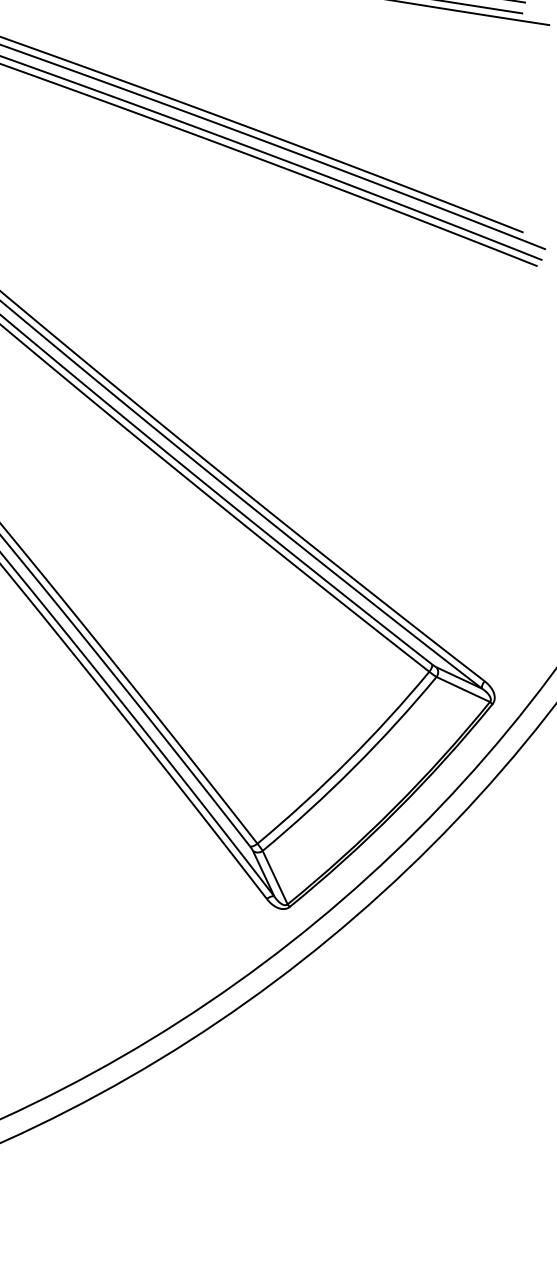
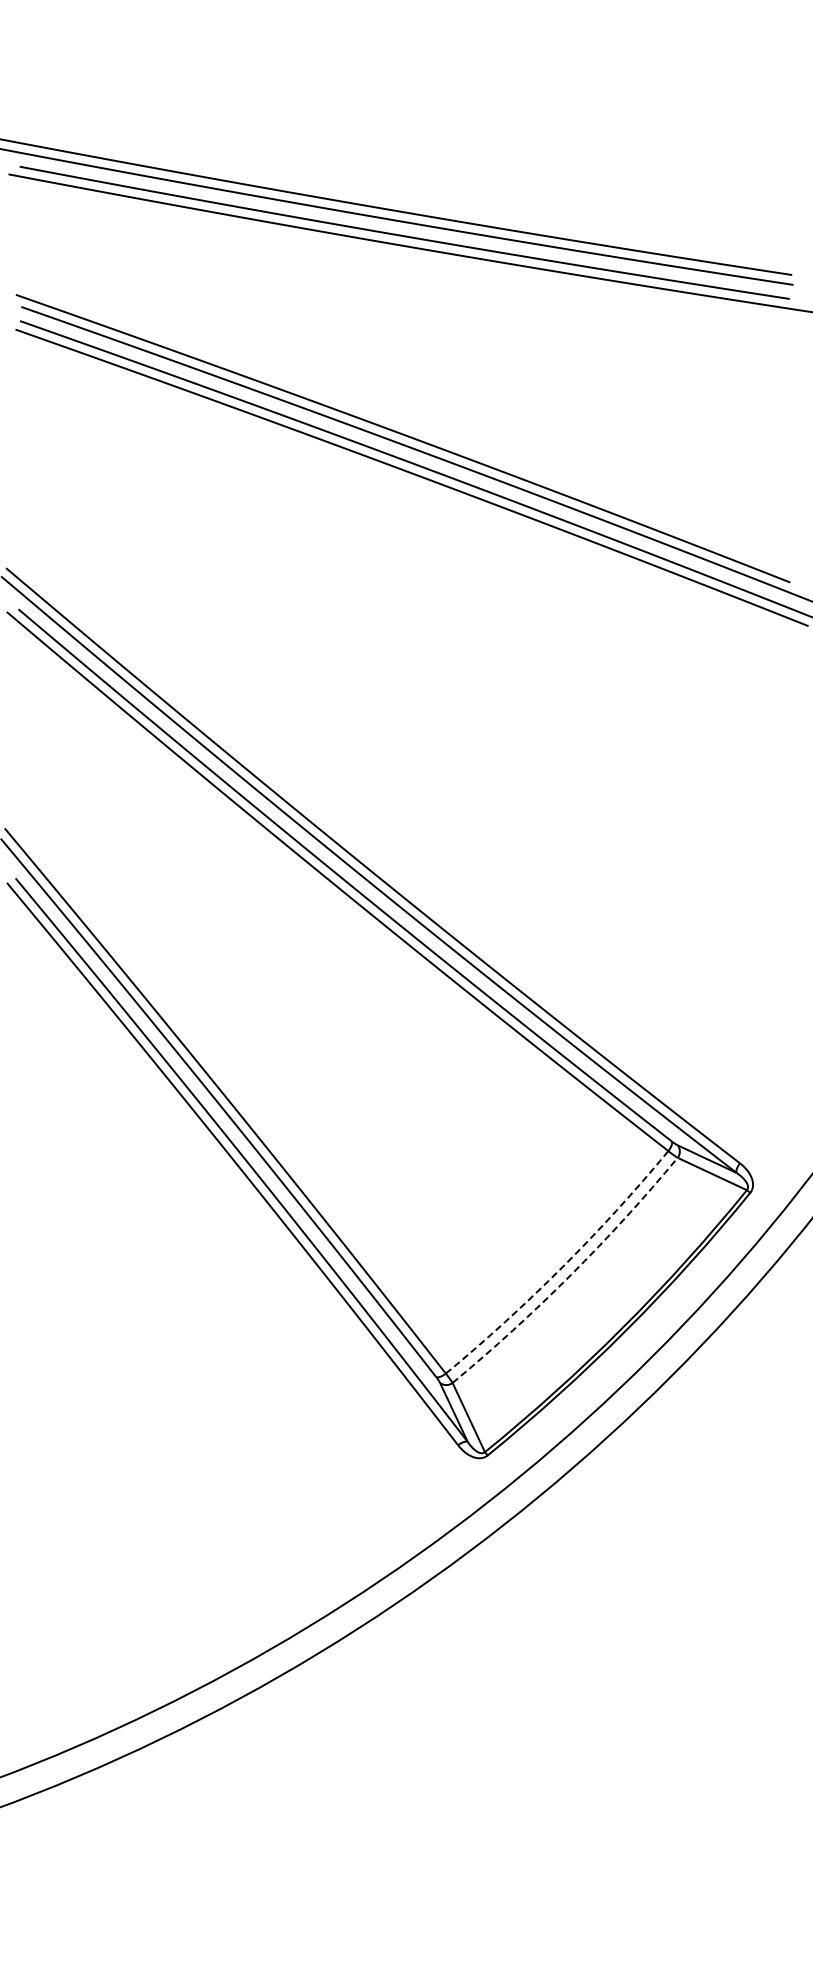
arc: (347, 761) -> (562, 1267), solid -> dashed
arc: (353, 767) -> (570, 1275), solid -> dashed

